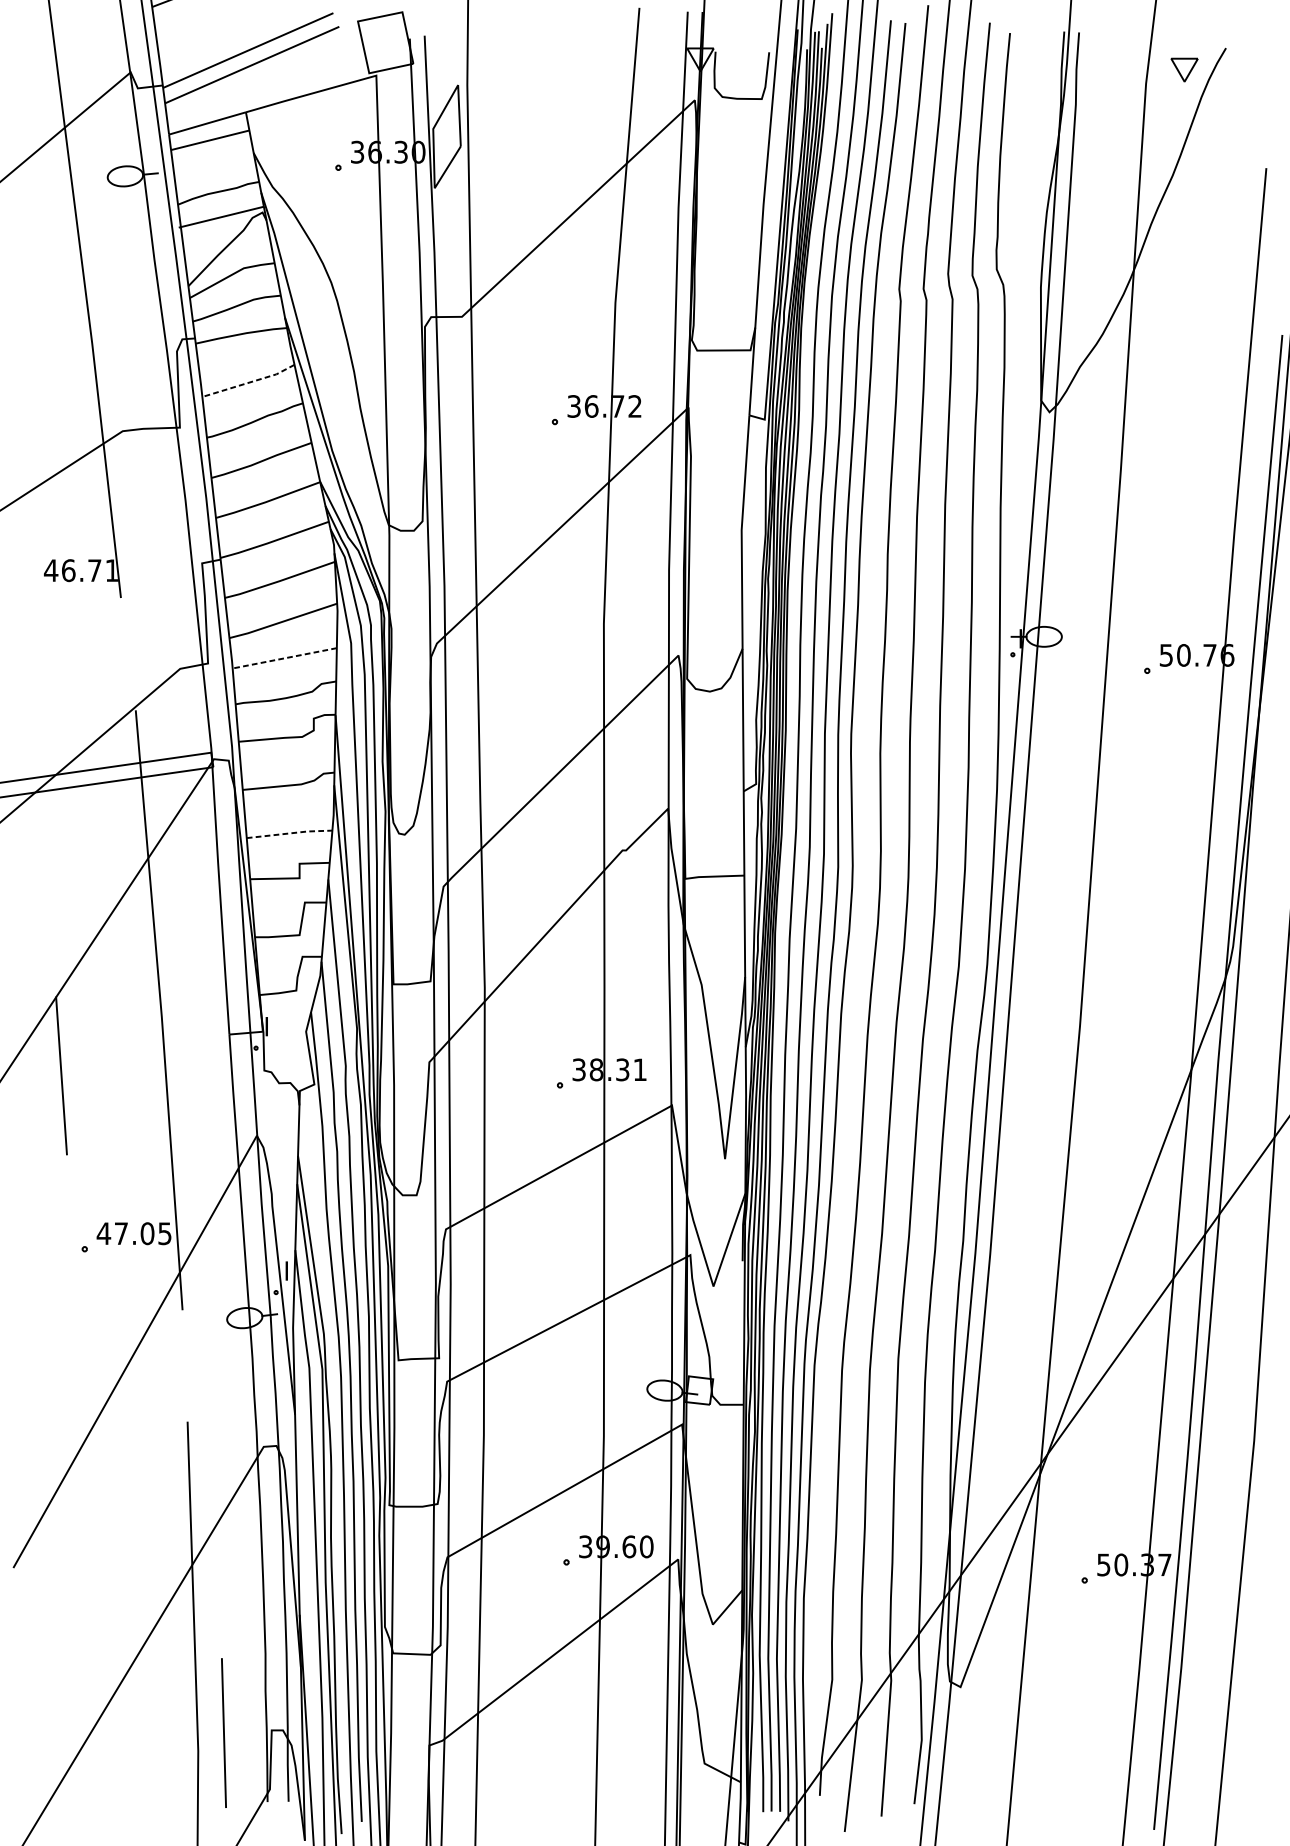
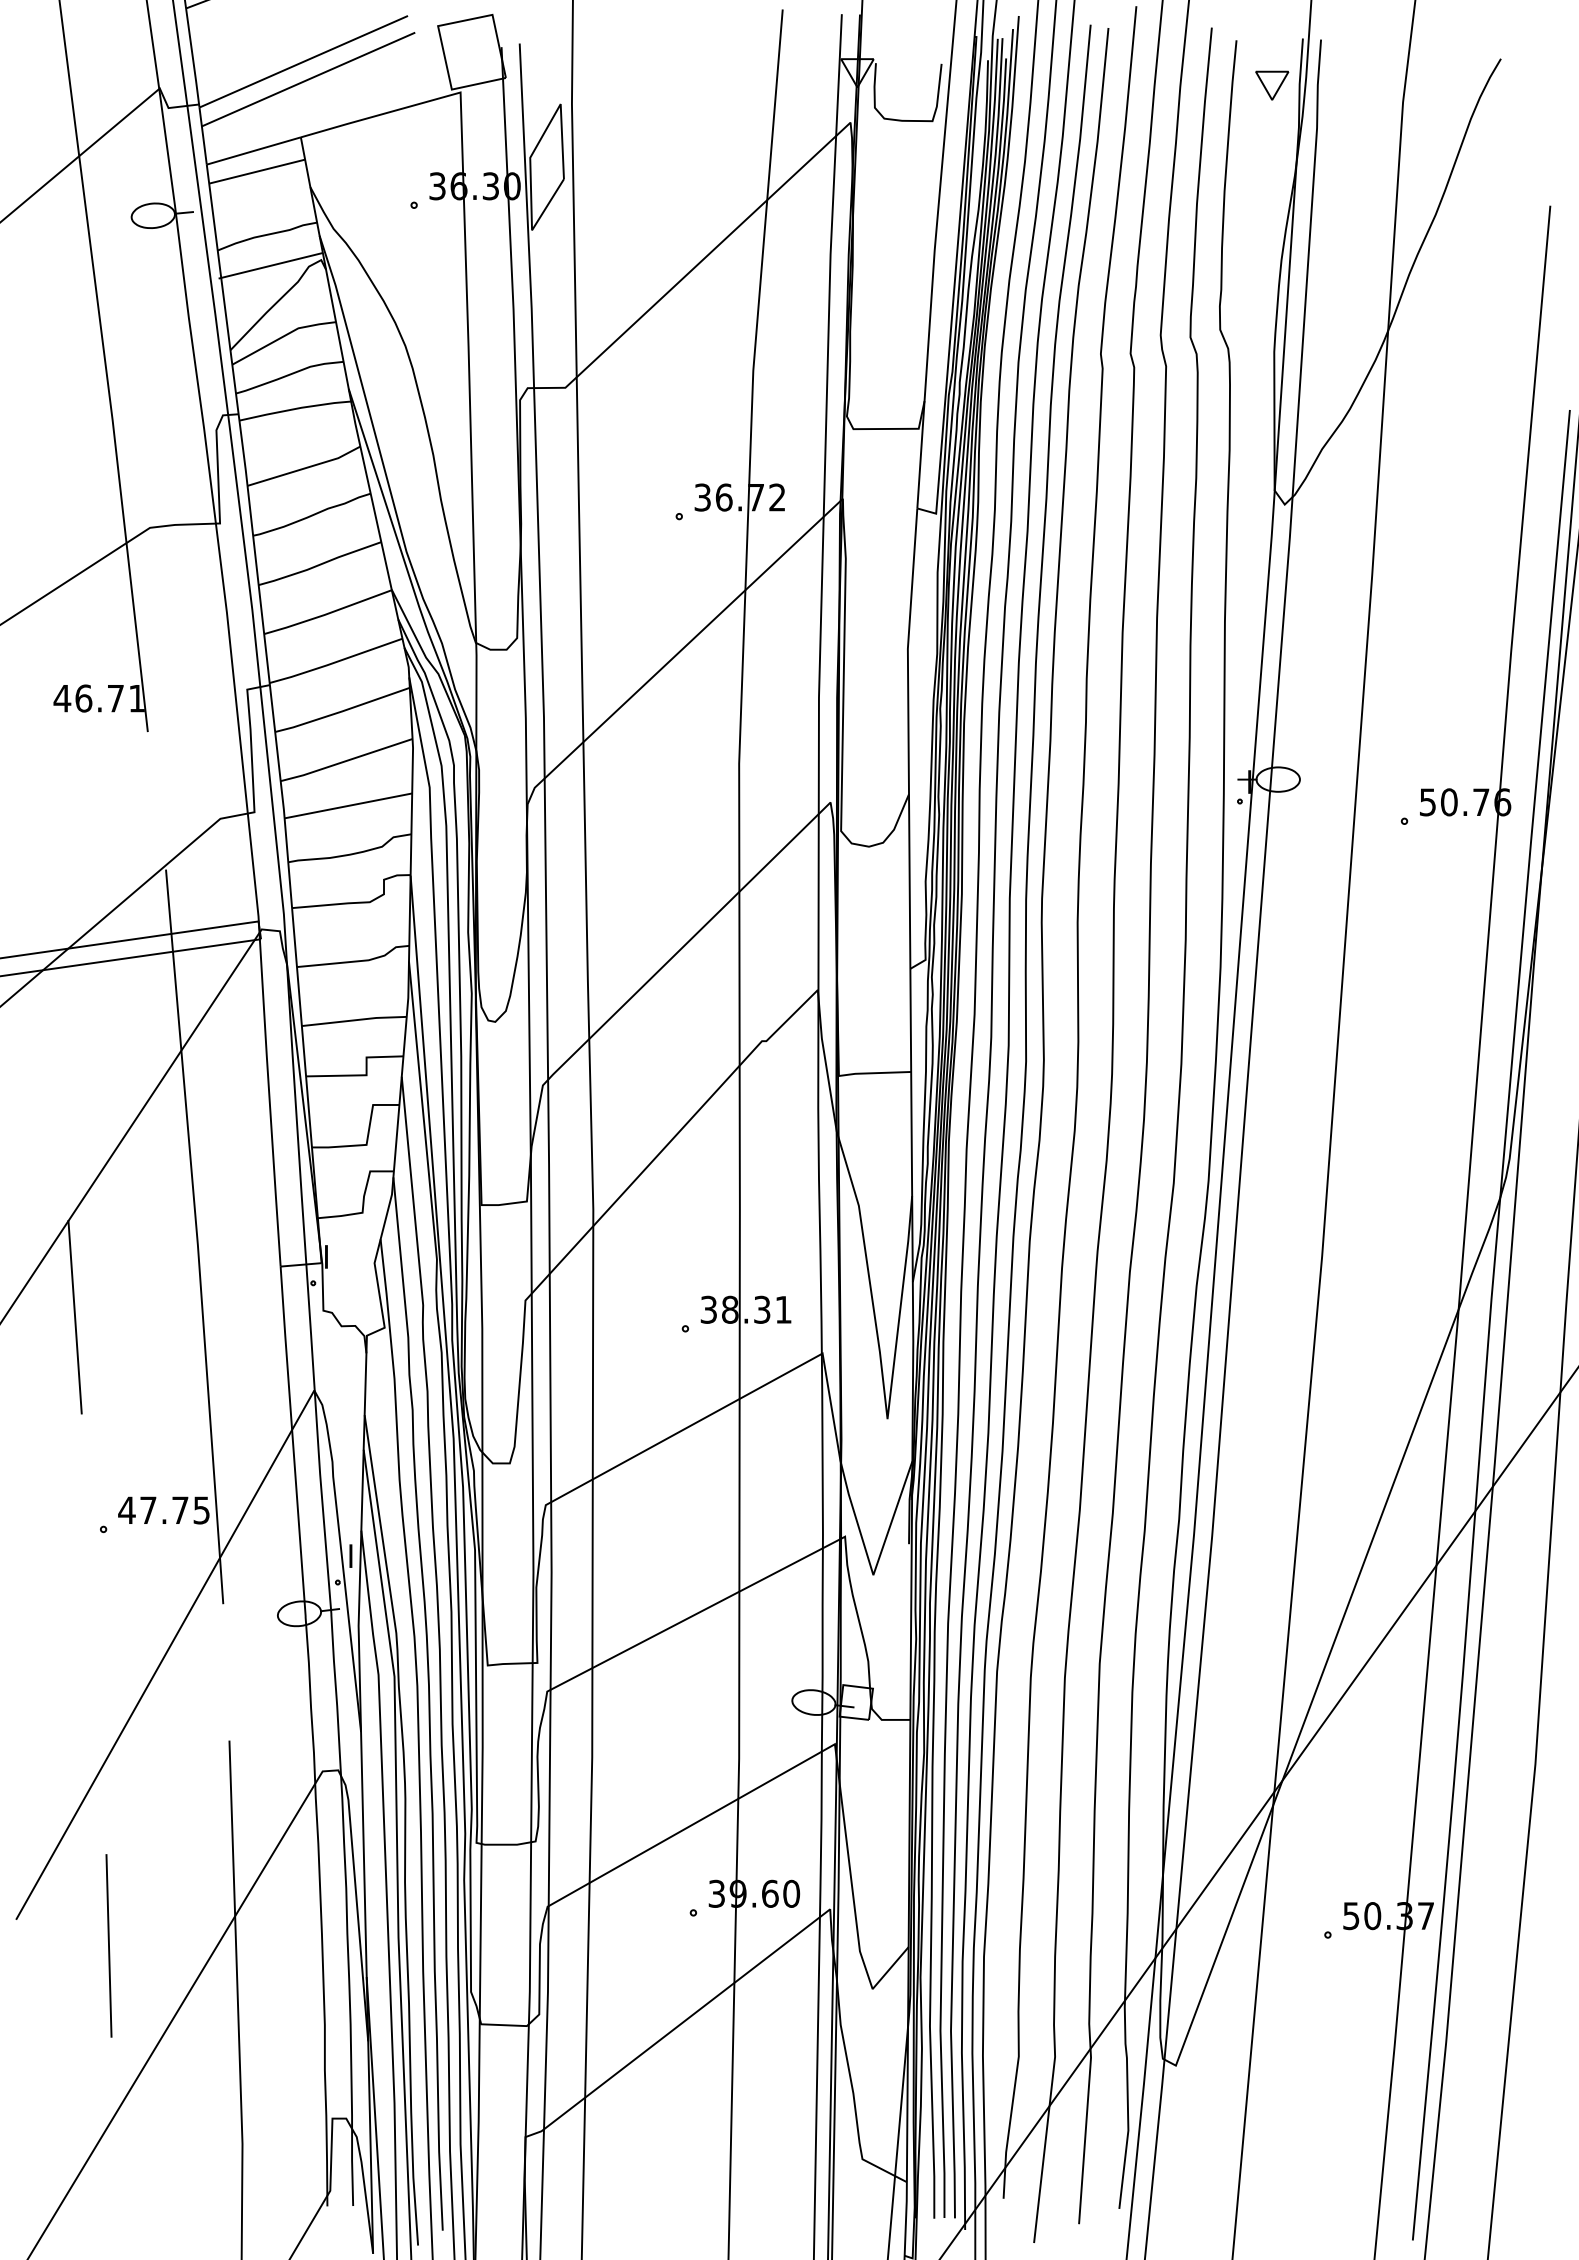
part: (1184, 69) -> (1272, 85), moved
line: (248, 382) -> (304, 468), dashed -> solid
line: (284, 658) -> (347, 806), dashed -> solid
line: (290, 833) -> (355, 1020), dashed -> solid
text: (147, 1233) -> (180, 1510), 47.05 -> 47.75
line: (223, 1732) -> (108, 1945), moved

